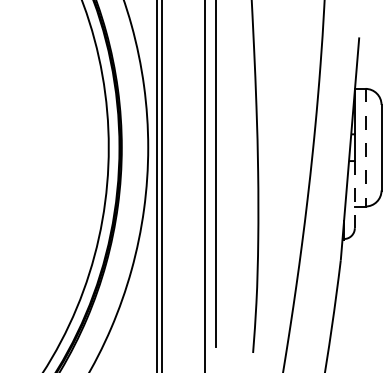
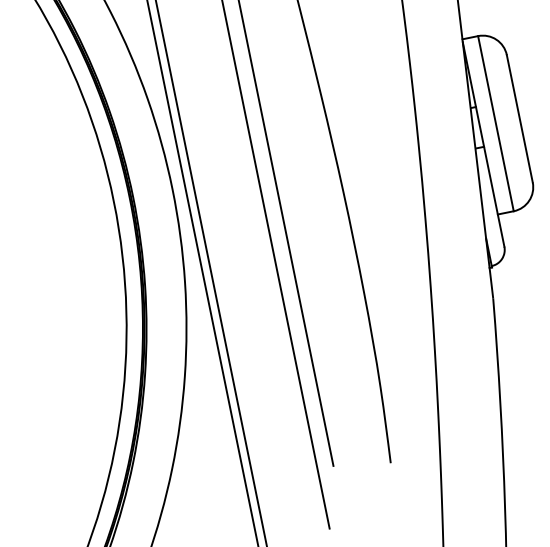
line: (365, 147) -> (495, 123), dashed -> solid
line: (354, 194) -> (493, 196), dashed -> solid

